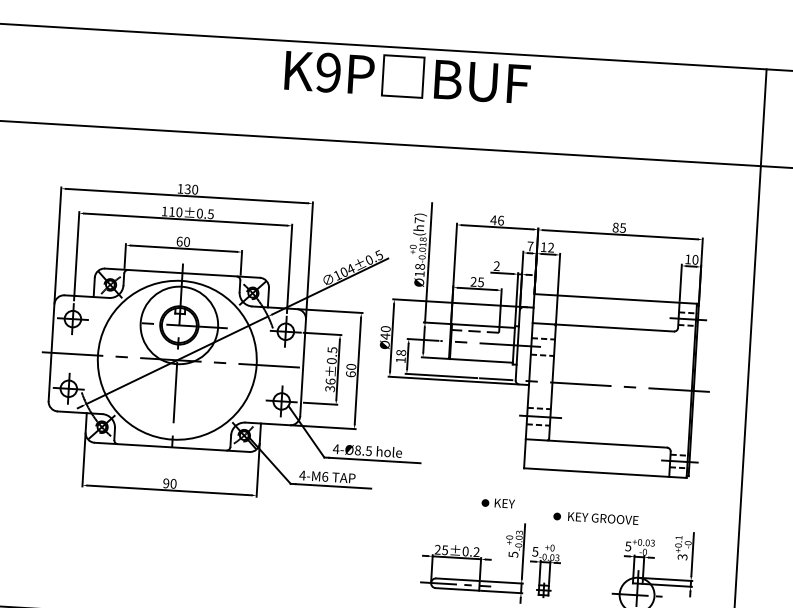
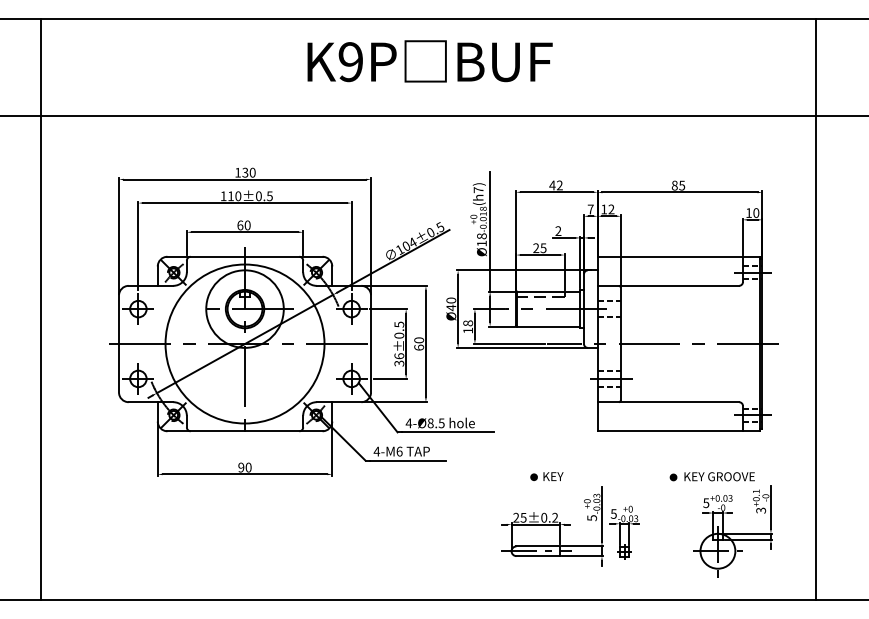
text: (406, 76) -> (429, 61), moved
text: (500, 220) -> (559, 185), 46 -> 42
part: (497, 503) -> (546, 476), moved
part: (595, 517) -> (711, 476), moved

